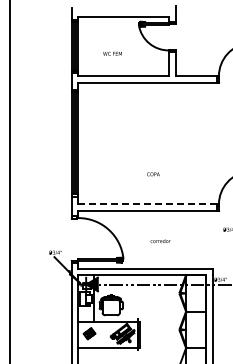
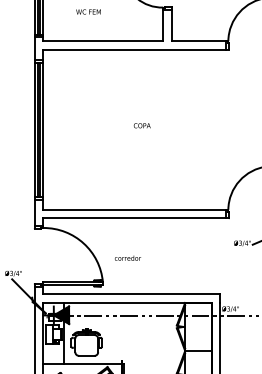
text: (153, 174) -> (142, 125), moved
line: (147, 204) -> (134, 210), dashed -> solid
text: (160, 241) -> (127, 258), moved

